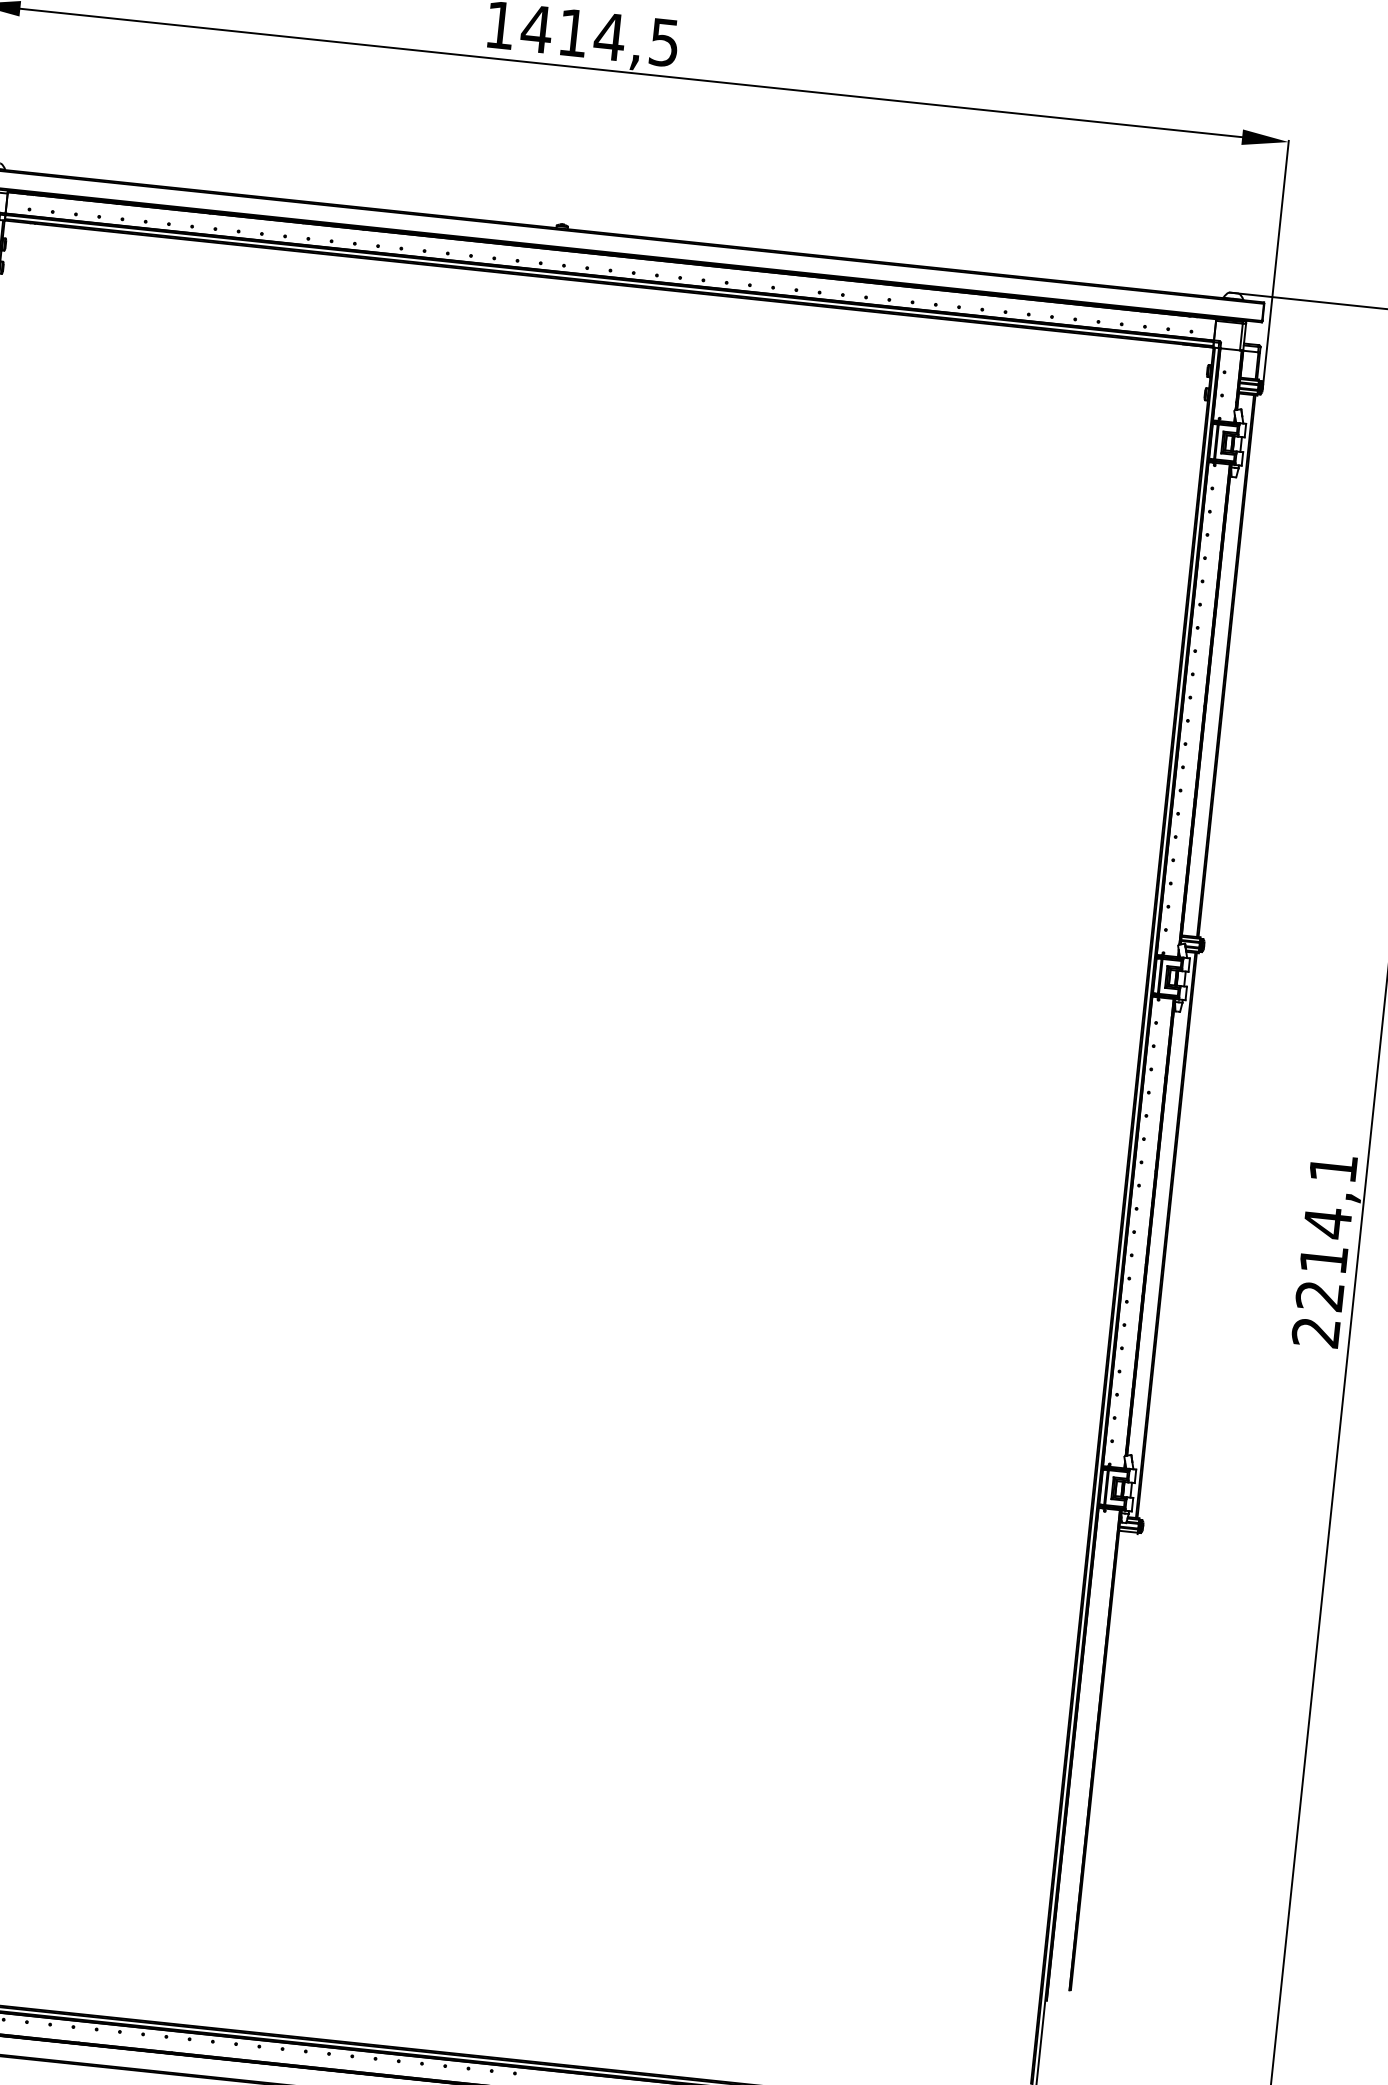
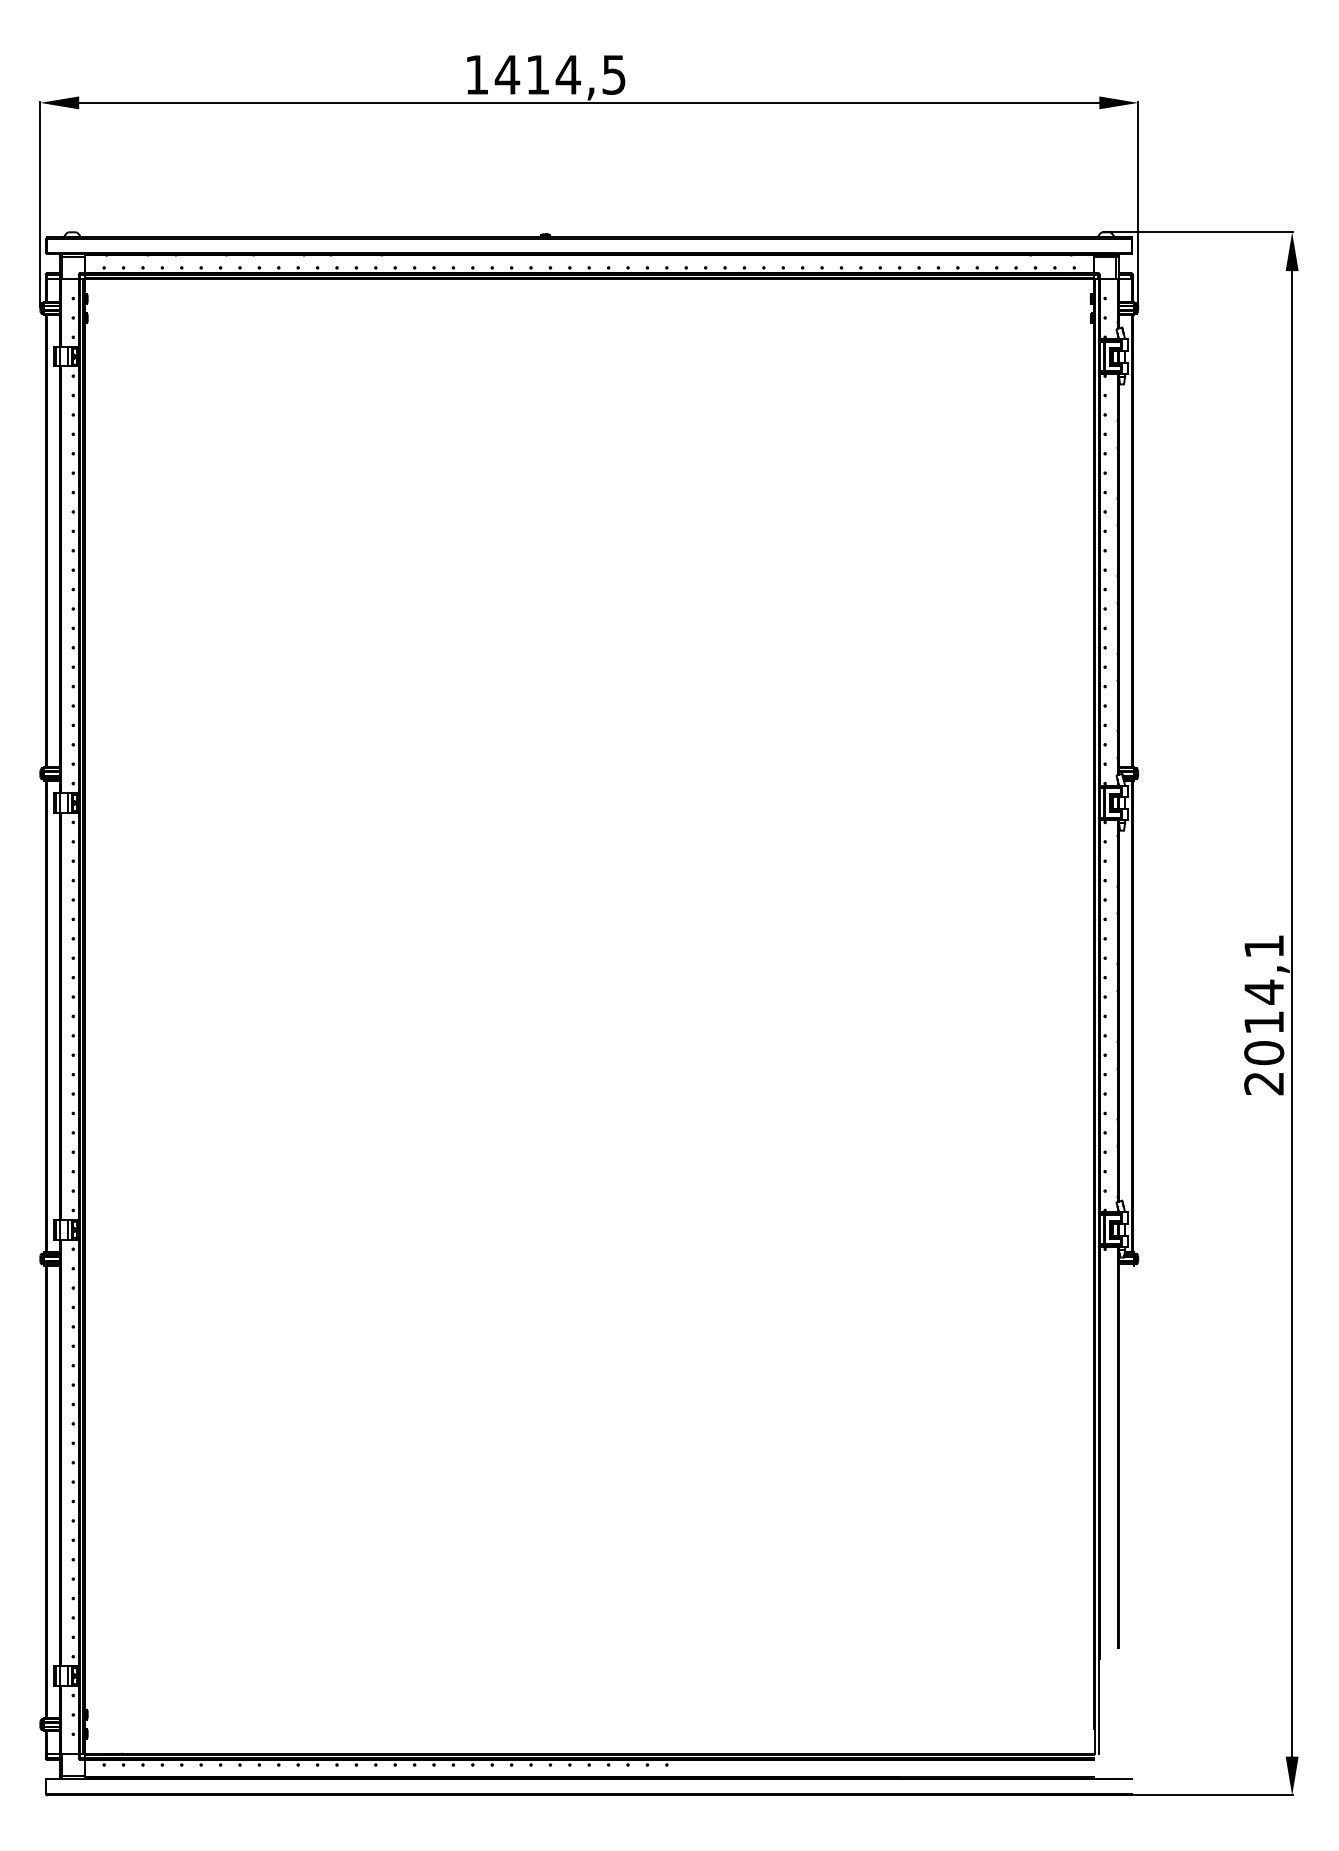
text: (1320, 1296) -> (1264, 1053), 2214,1 -> 2014,1

